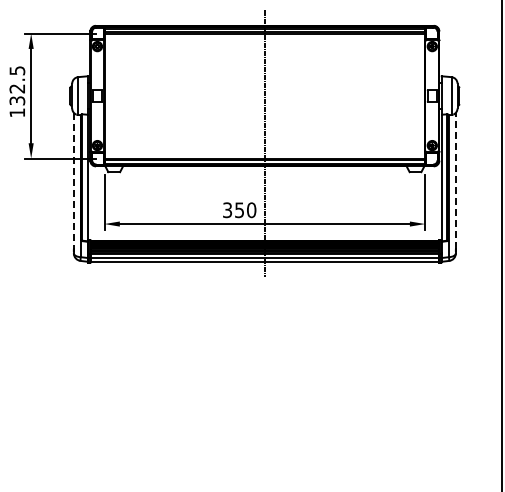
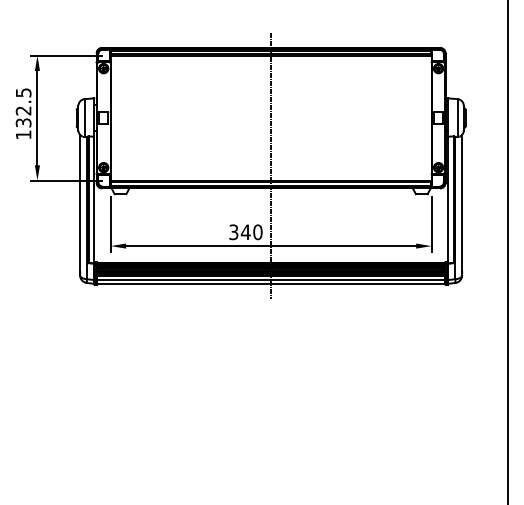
line: (74, 180) -> (80, 202), dashed -> solid
line: (456, 180) -> (462, 202), dashed -> solid
text: (239, 210) -> (245, 232), 350 -> 340

